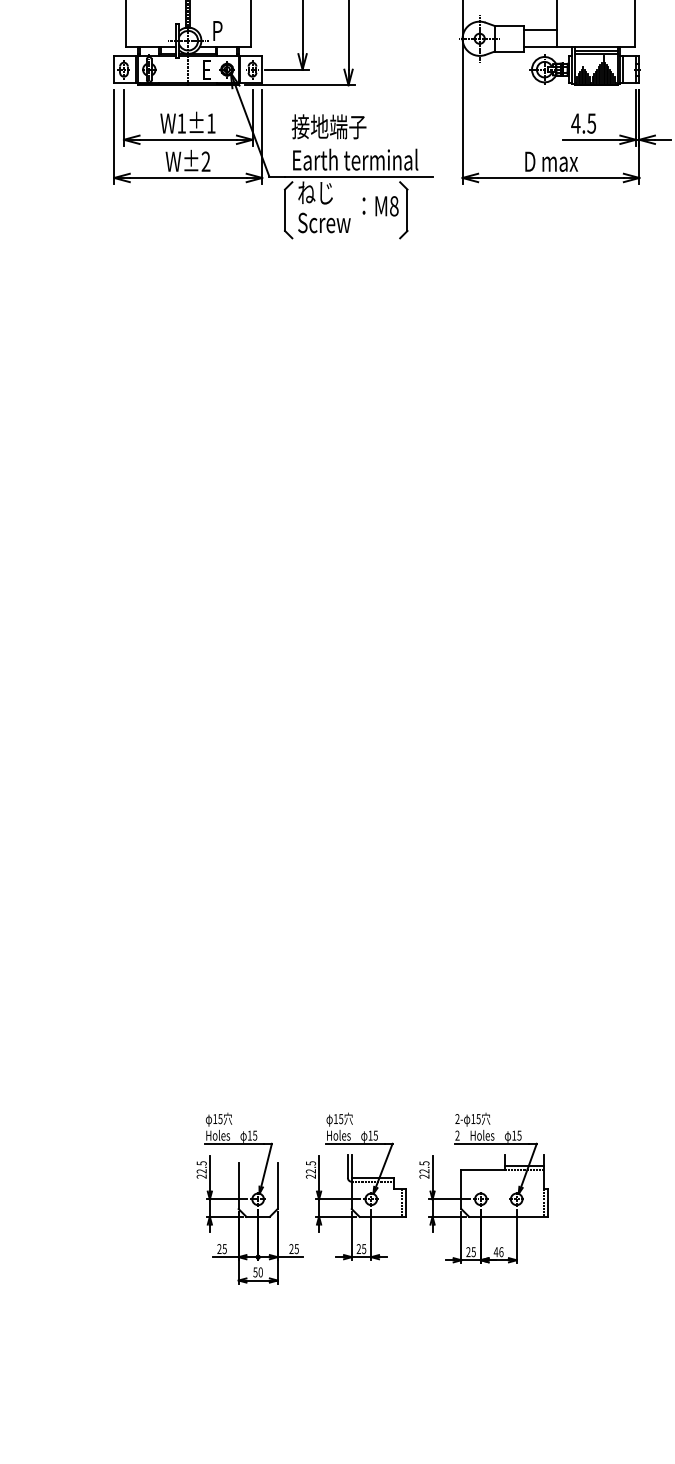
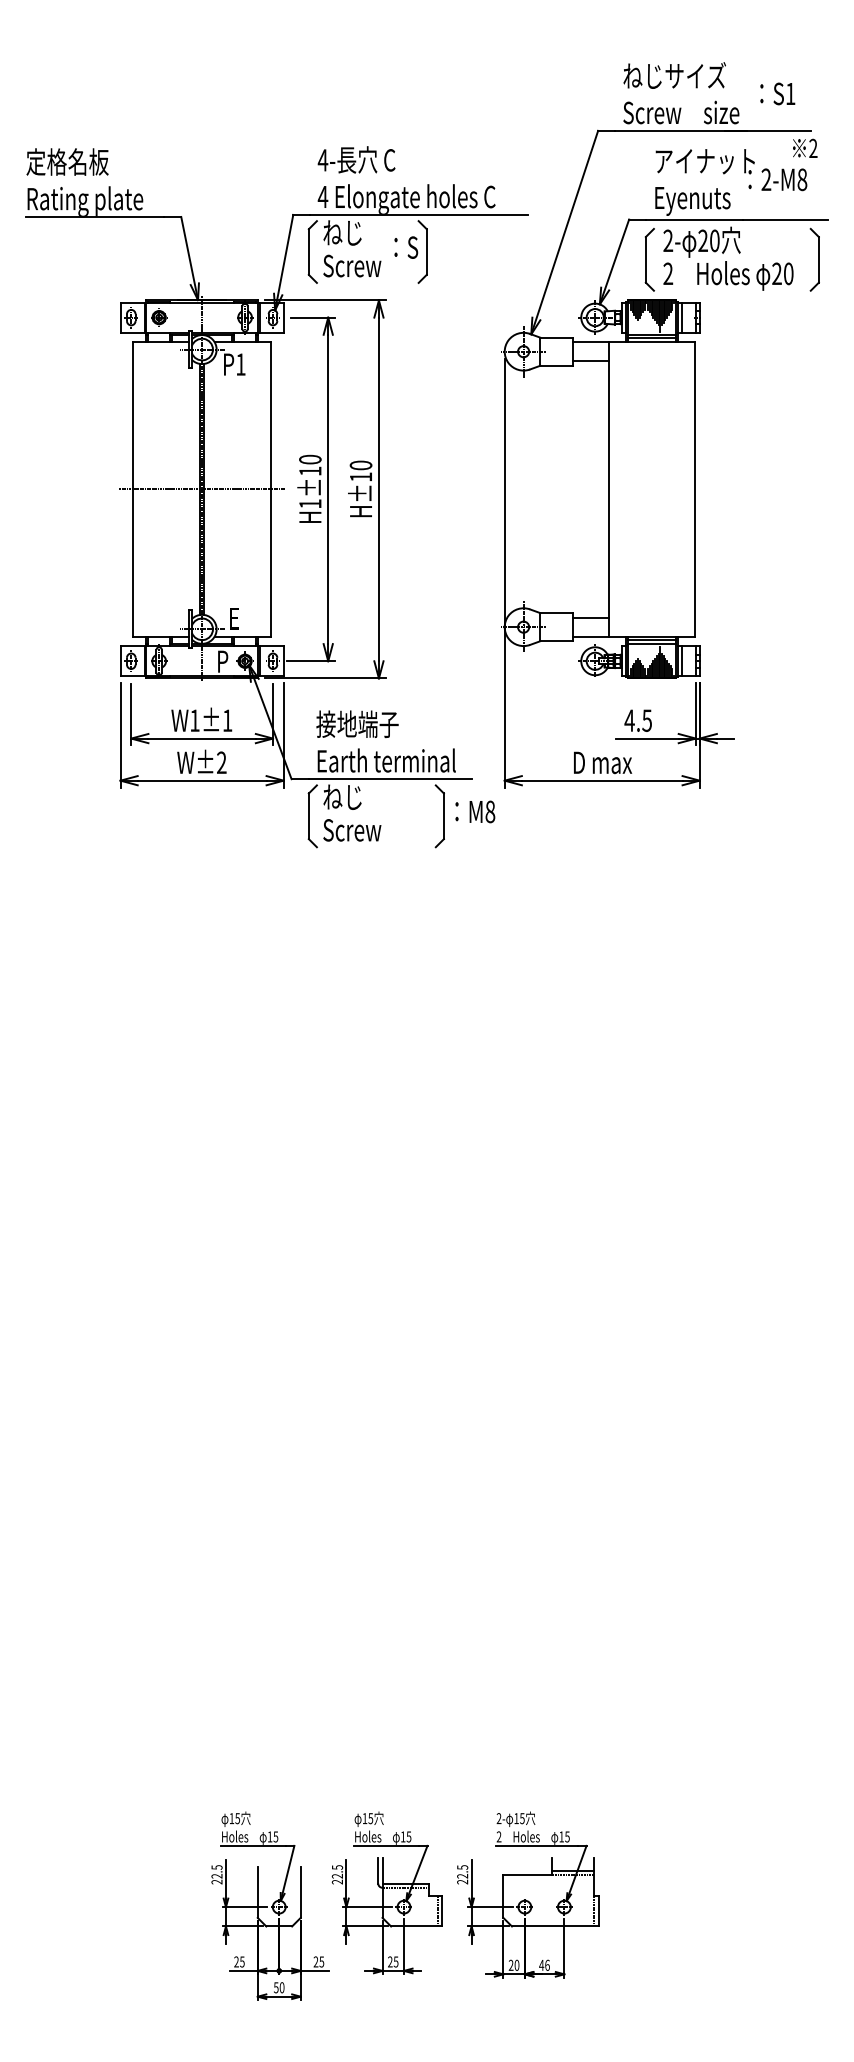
text: (217, 30) -> (234, 618), P -> E
text: (207, 69) -> (223, 661), E -> P
text: (380, 205) -> (475, 811), moved
text: (473, 1251) -> (516, 1964), 25 -> 20

